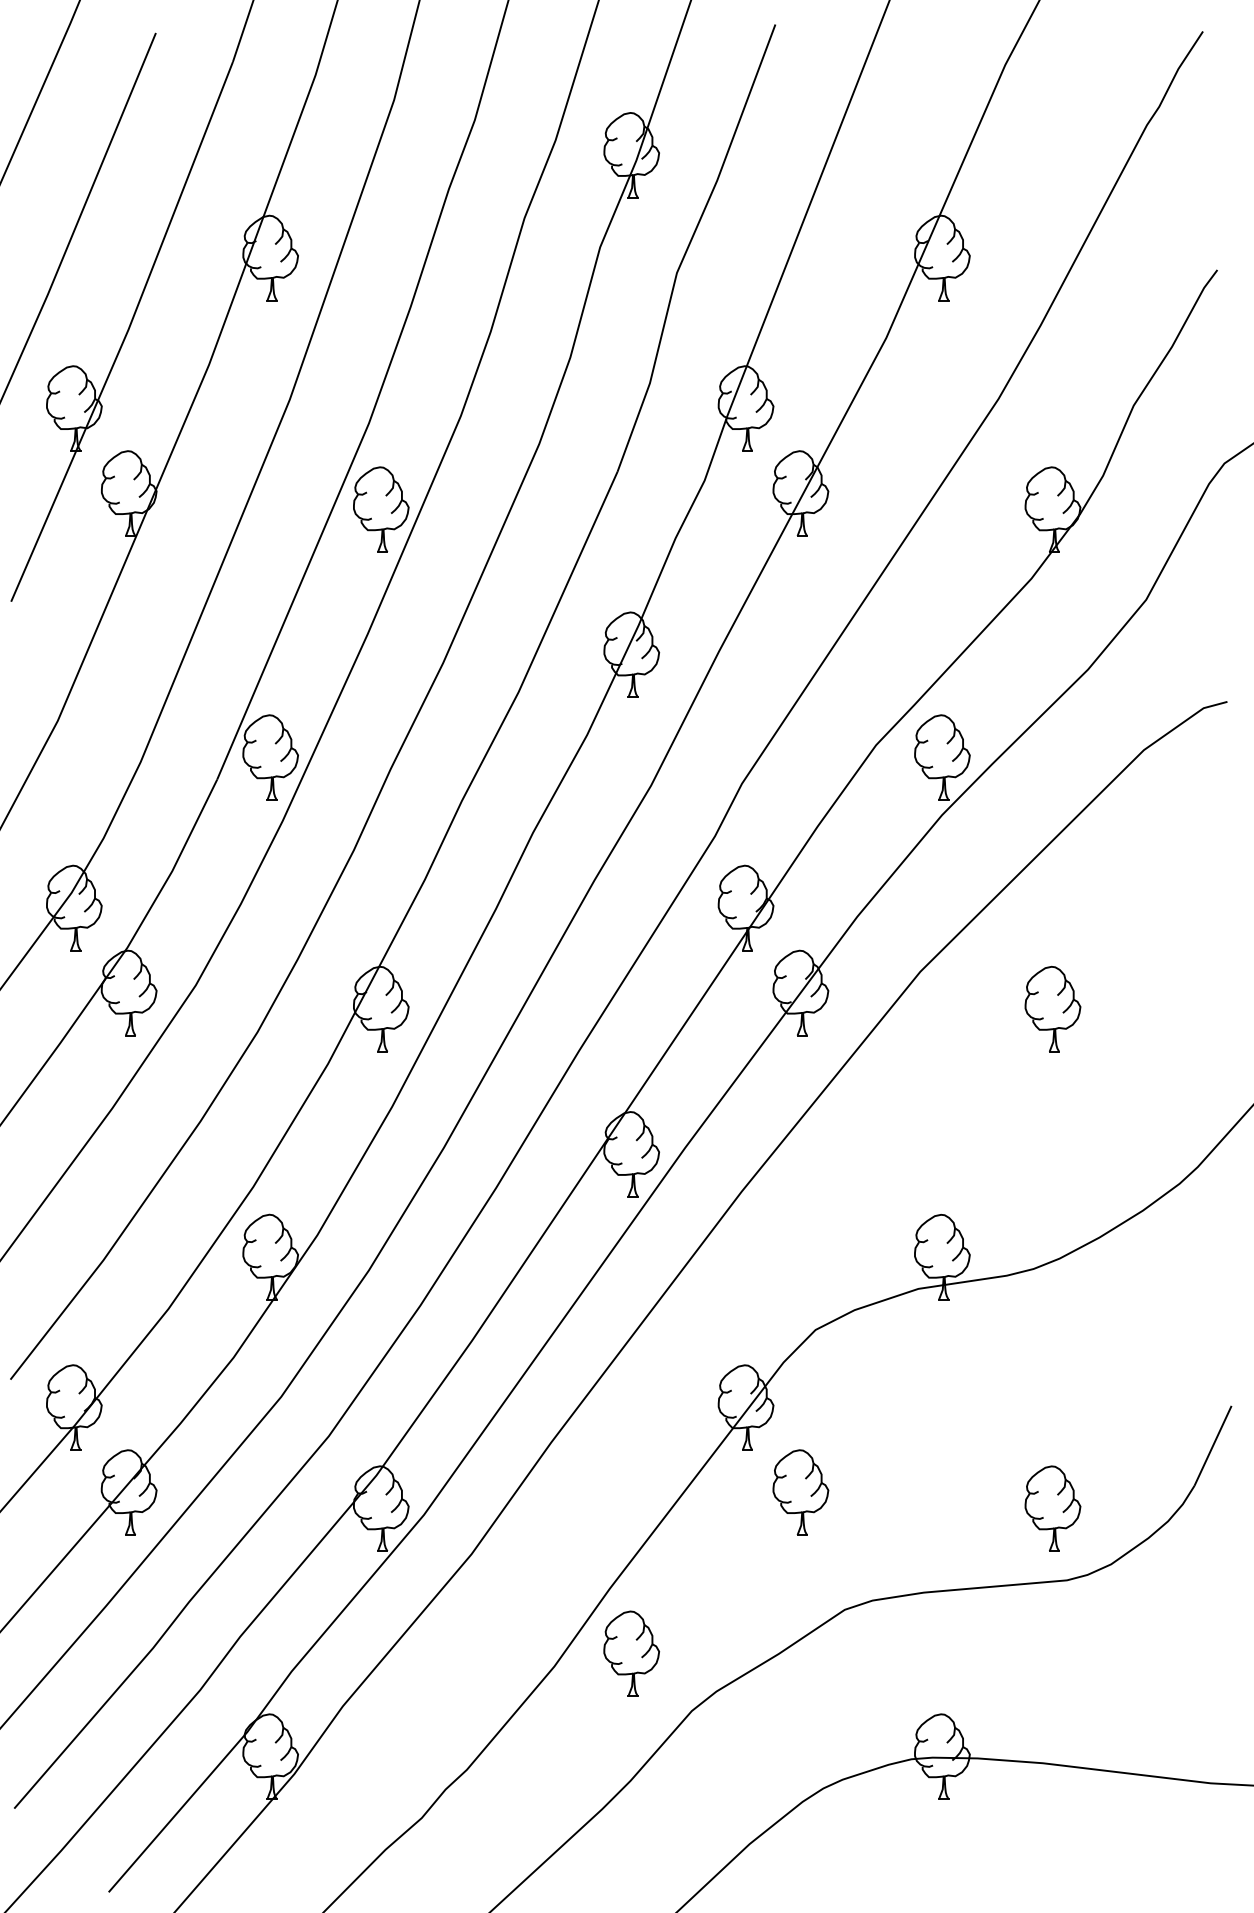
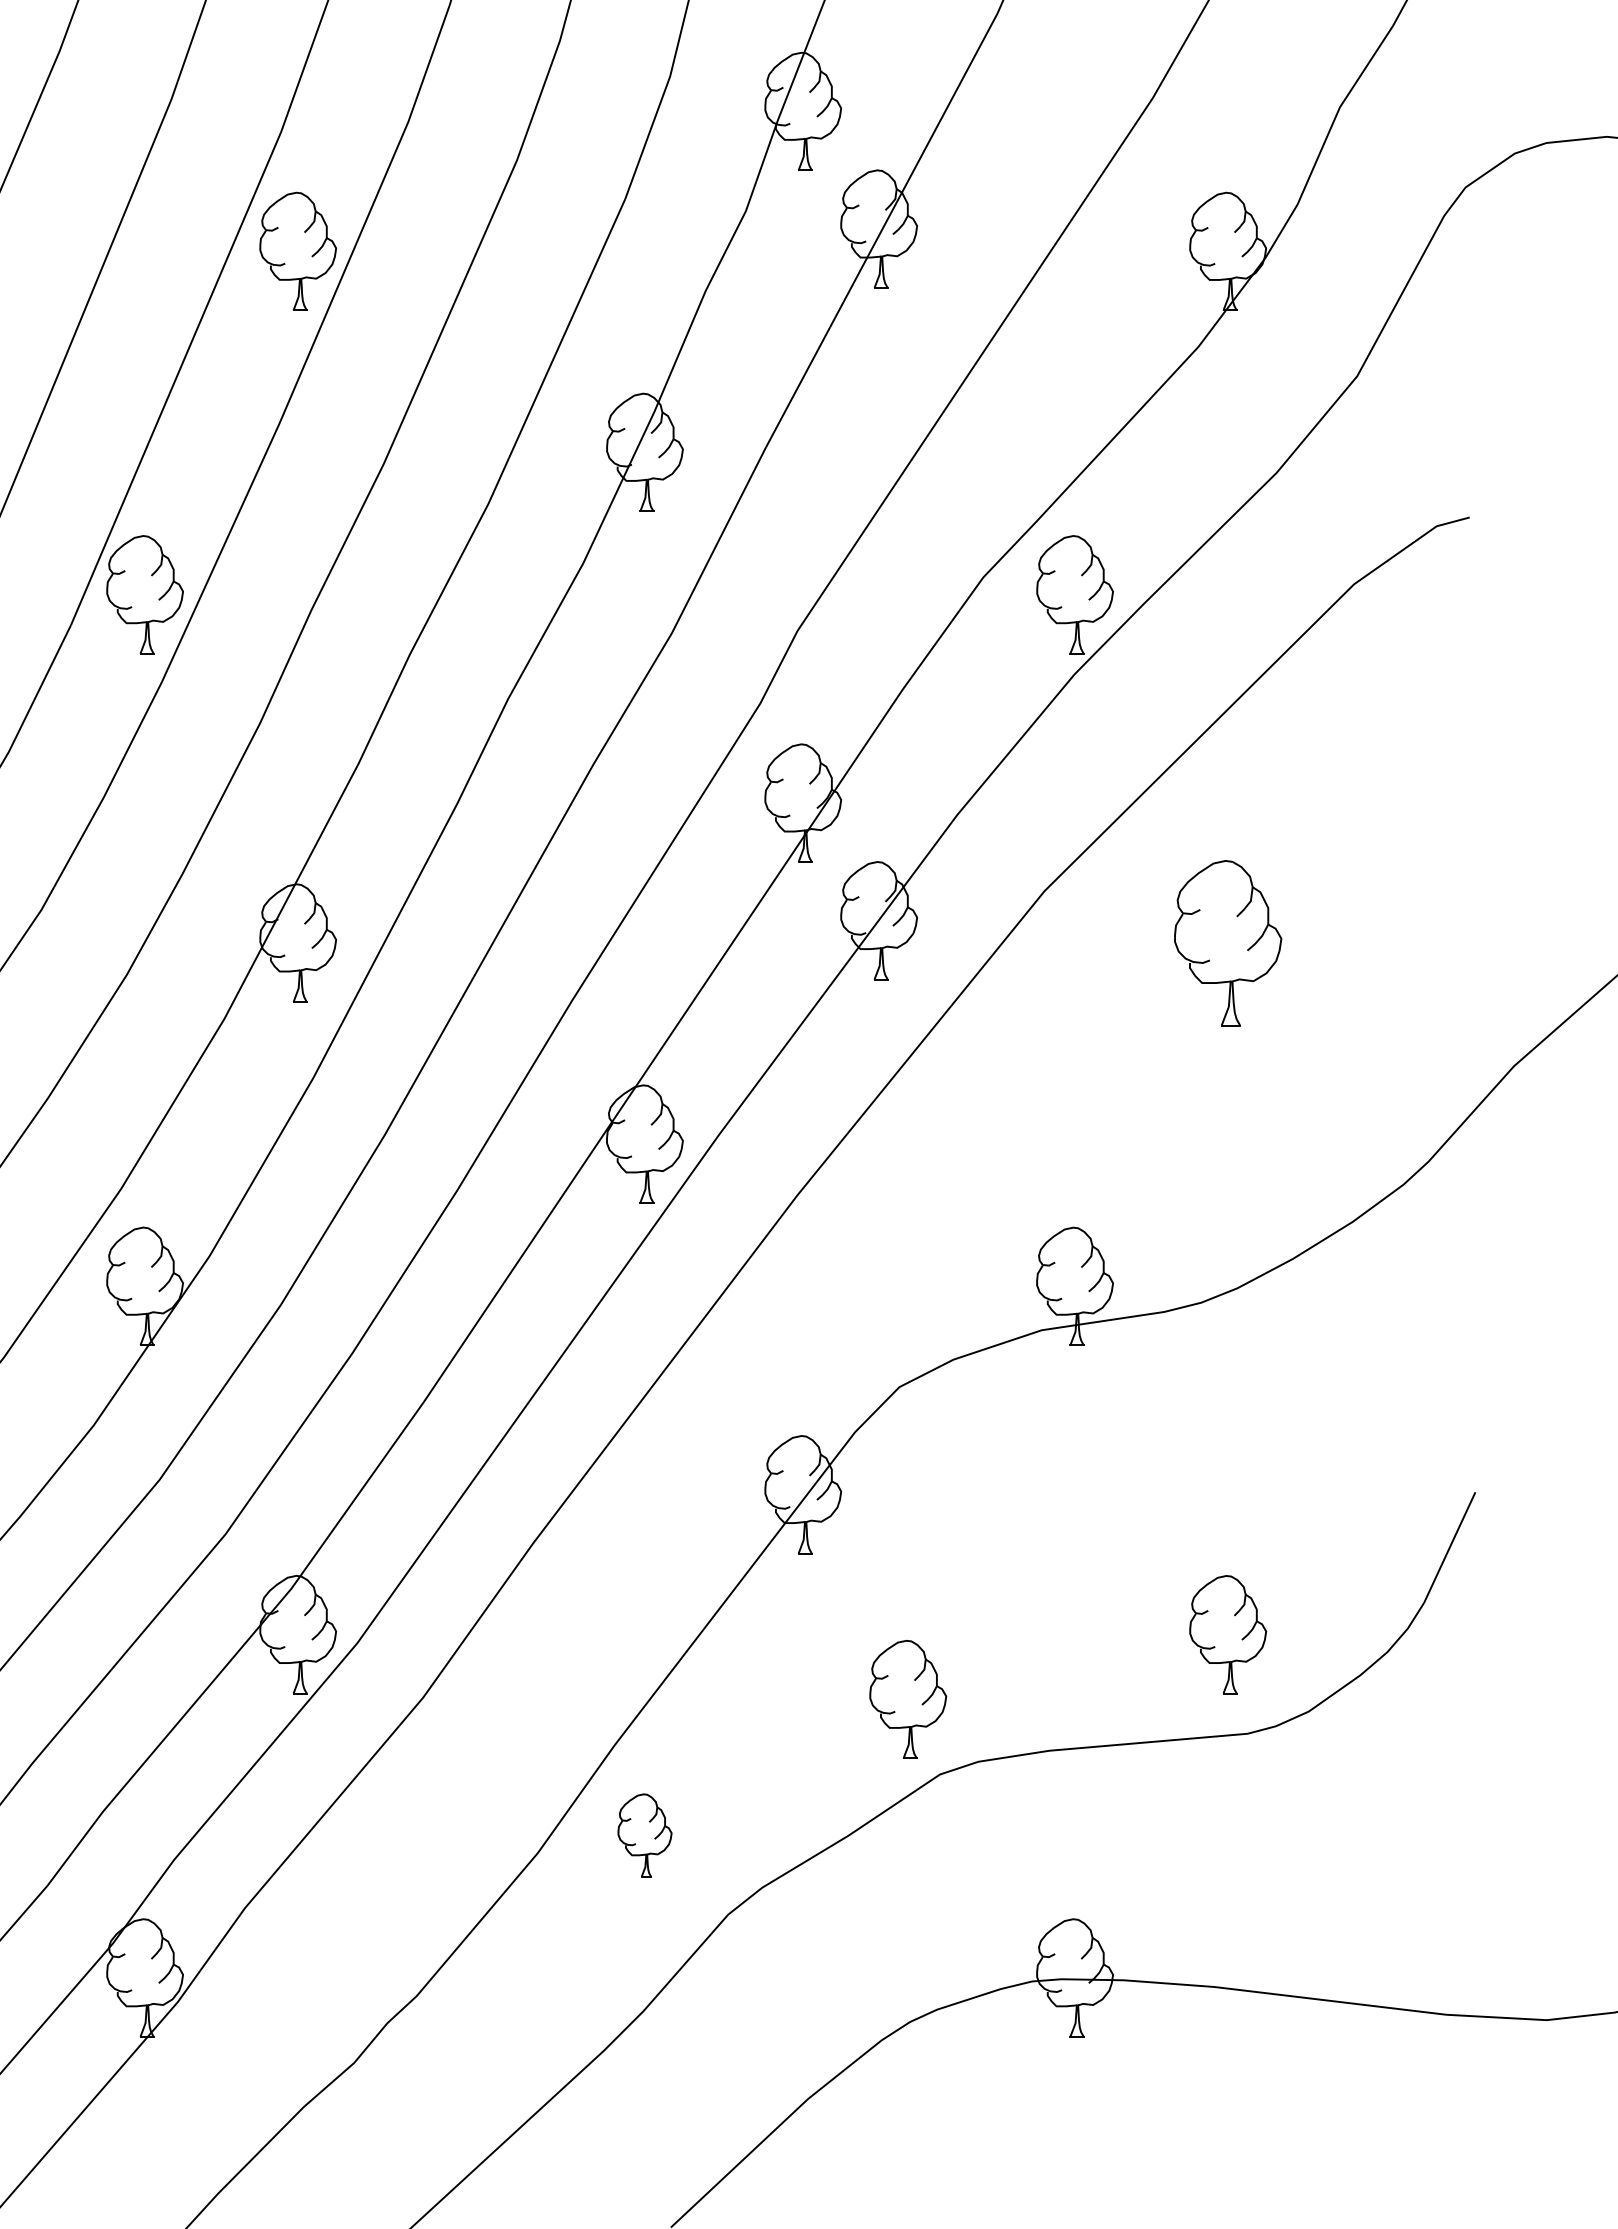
part: (1052, 1008) -> (1227, 942), size x1.4
part: (800, 1492) -> (907, 1699), moved
part: (631, 1653) -> (644, 1835), size x0.7

